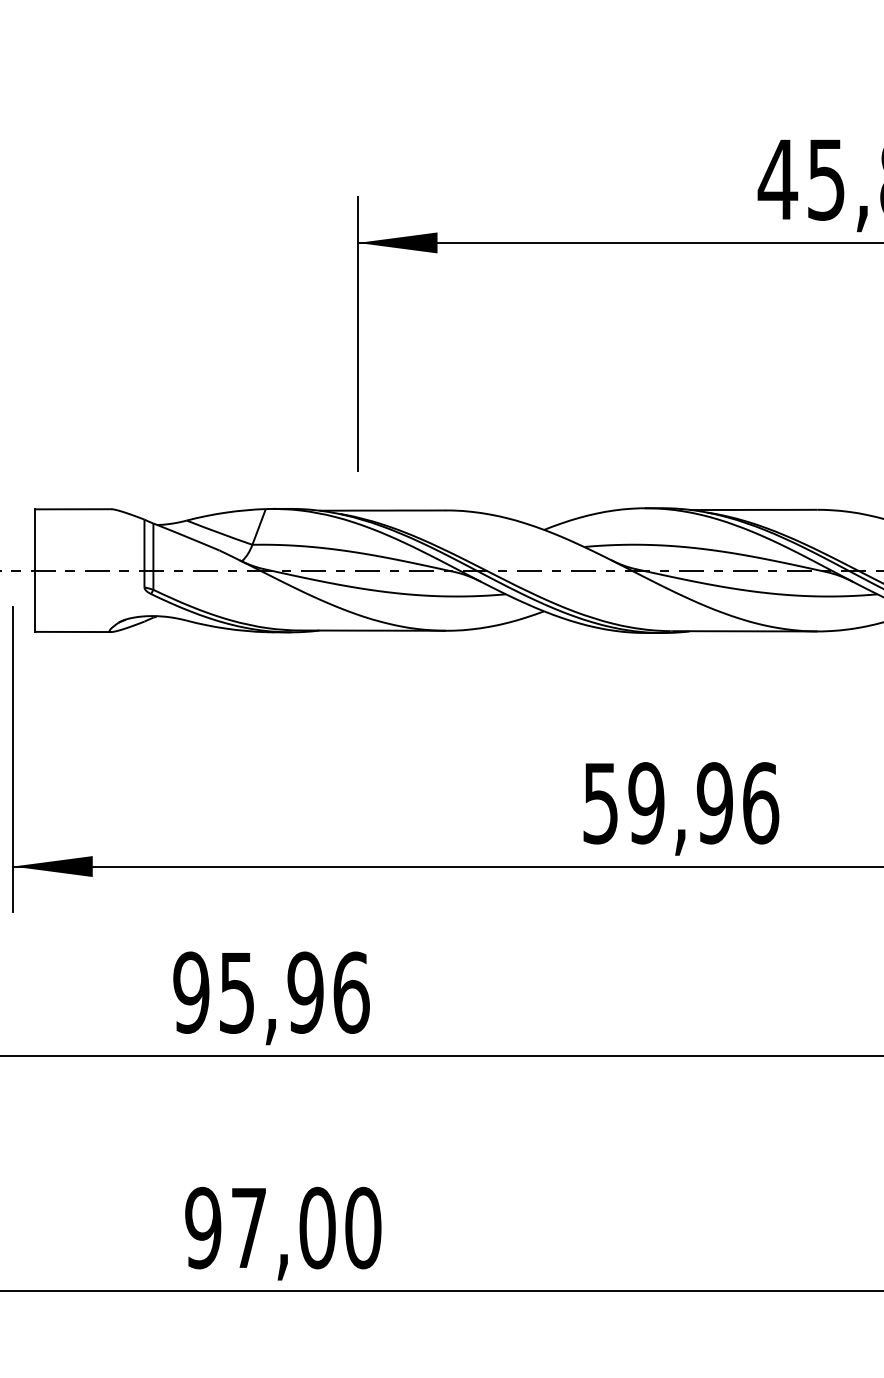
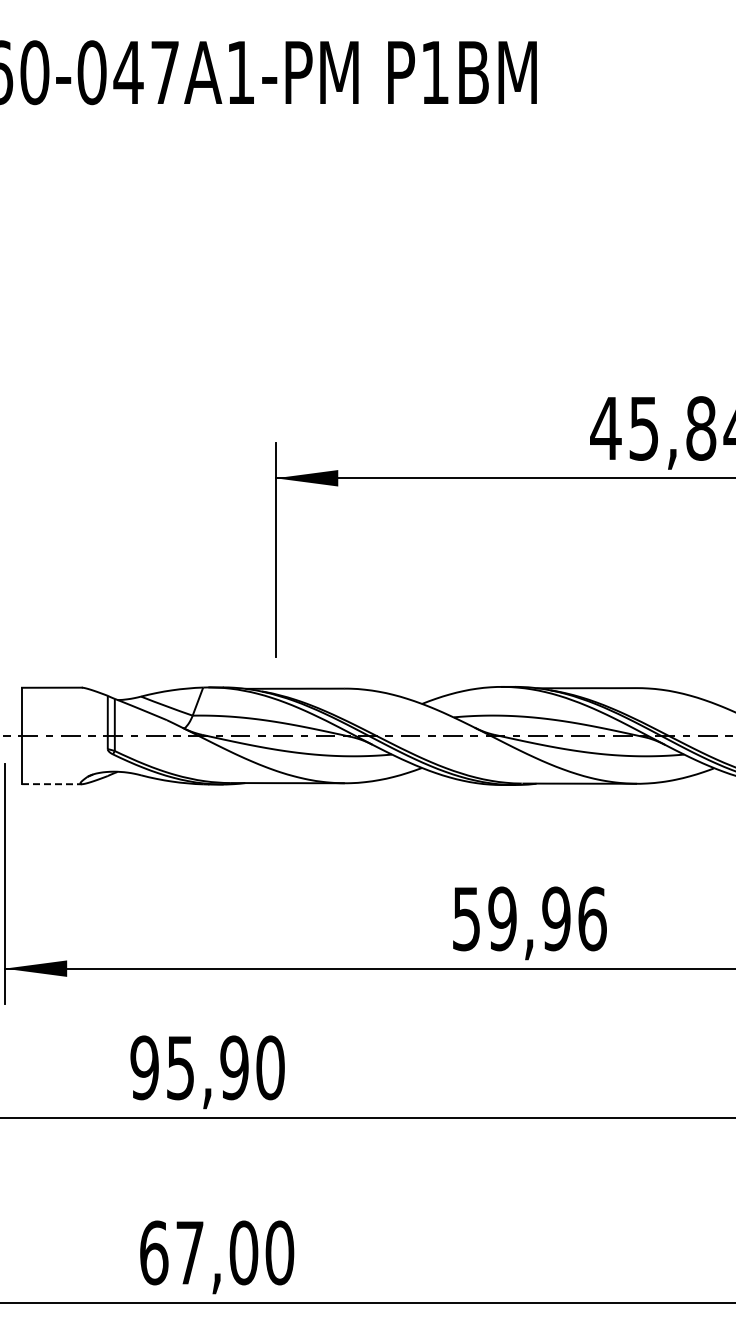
line: (72, 632) -> (51, 784), solid -> dashed
text: (351, 992) -> (270, 1067), 95,96 -> 95,90
text: (202, 1227) -> (153, 1252), 97,00 -> 67,00

